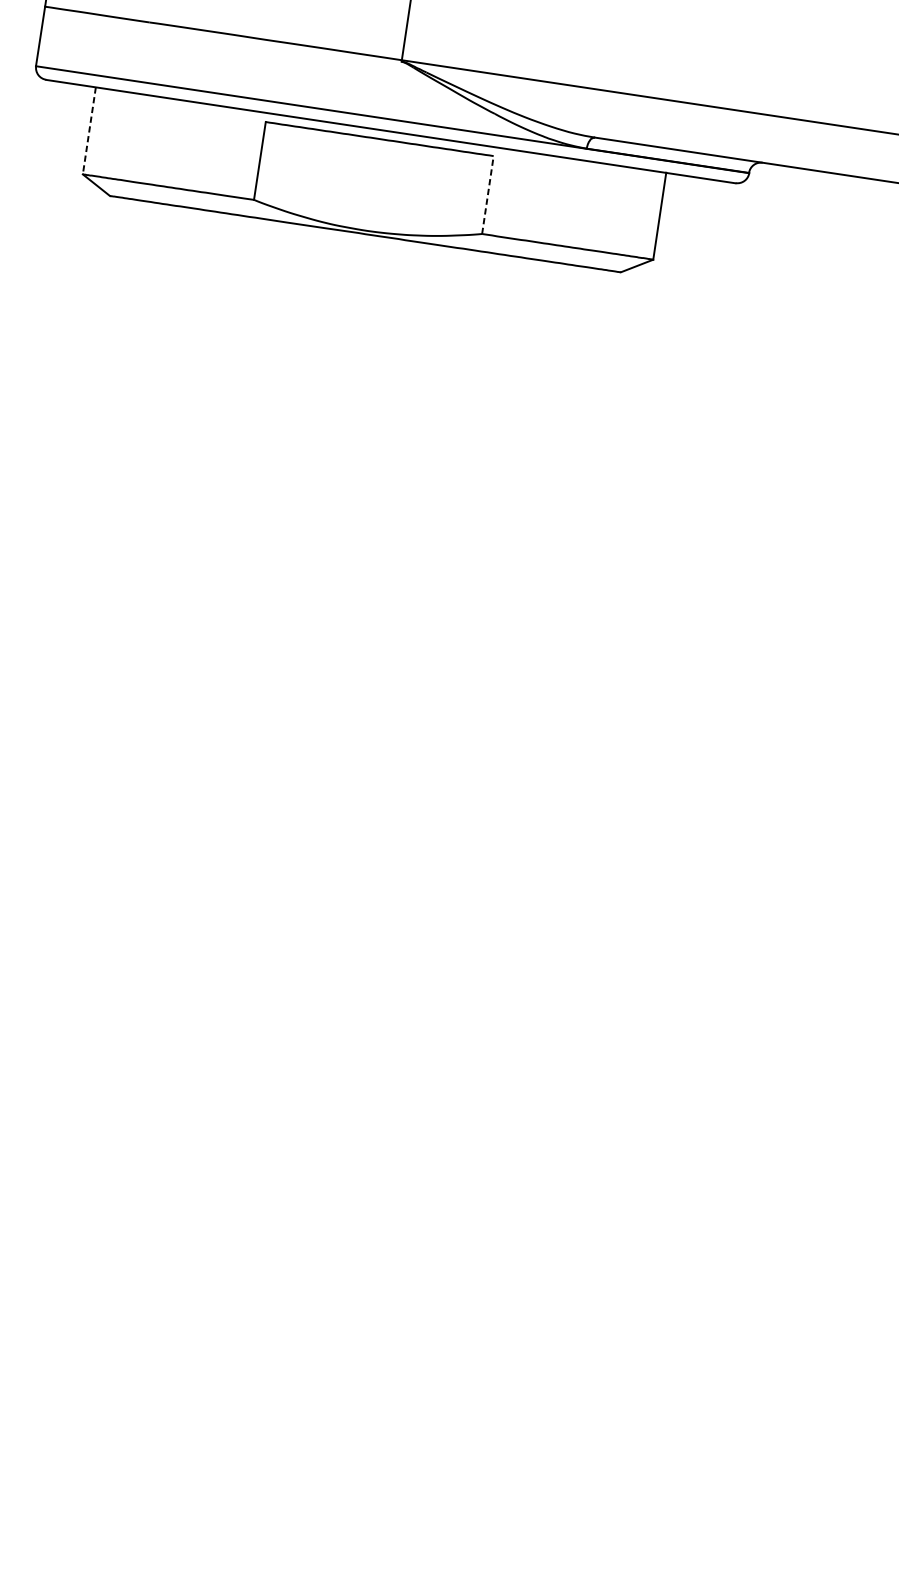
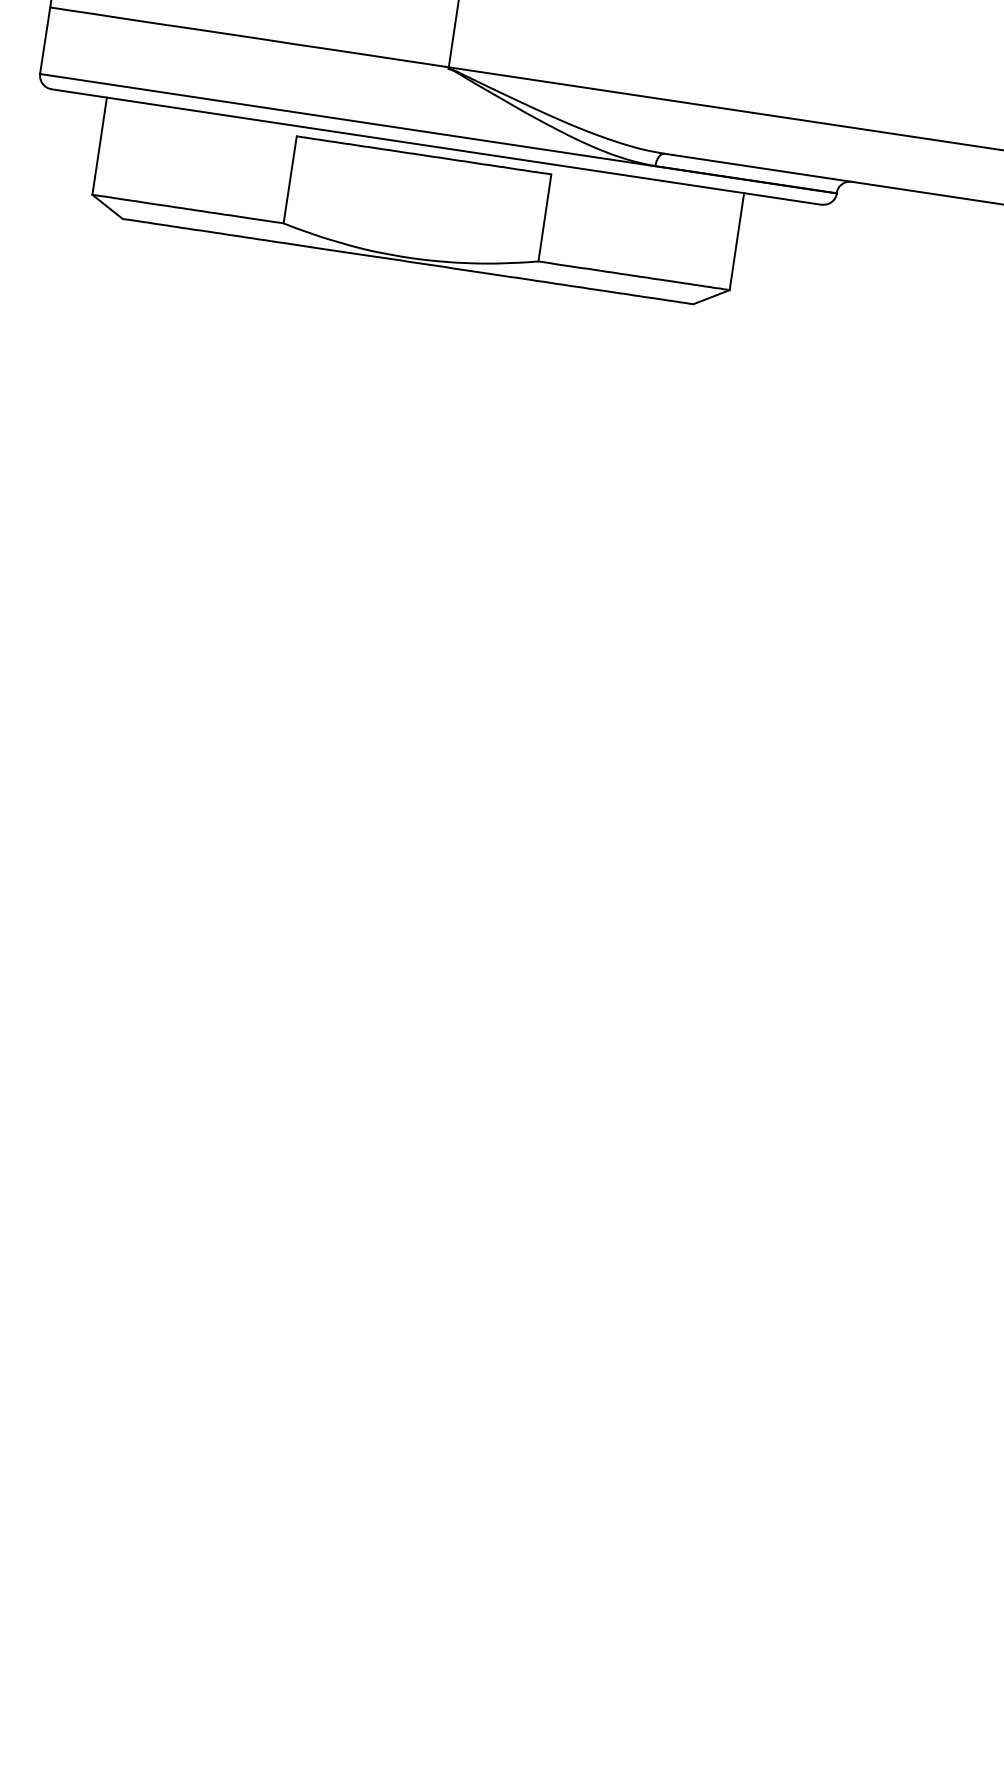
line: (89, 131) -> (99, 146), dashed -> solid
line: (487, 194) -> (544, 217), dashed -> solid

